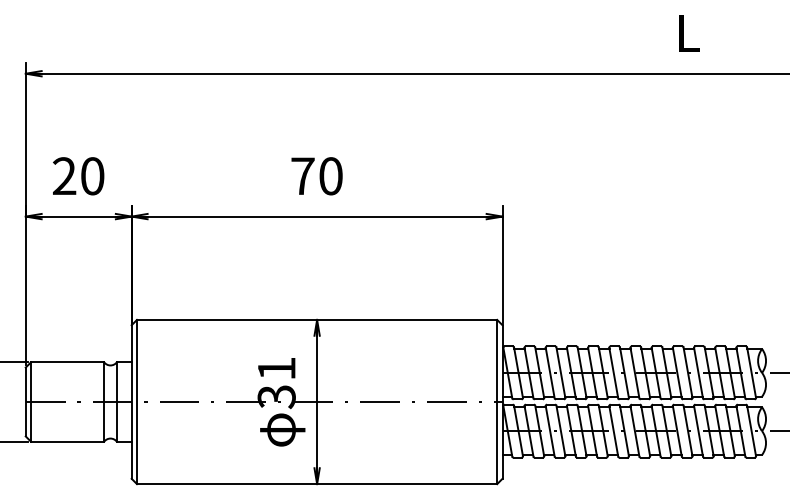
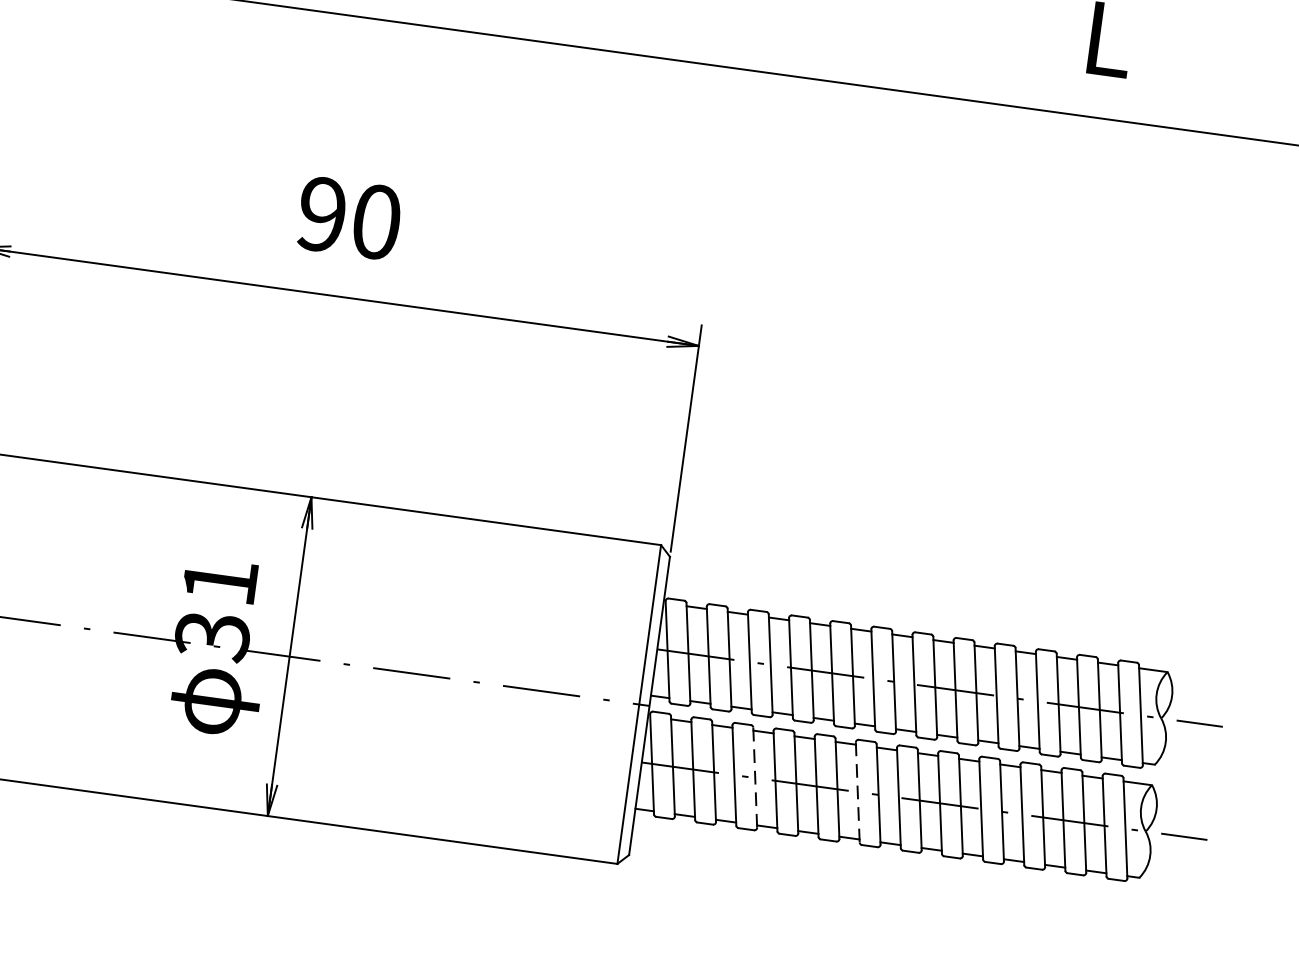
text: (302, 176) -> (321, 214), 70 -> 90
line: (560, 430) -> (754, 776), solid -> dashed
line: (613, 431) -> (857, 792), solid -> dashed

